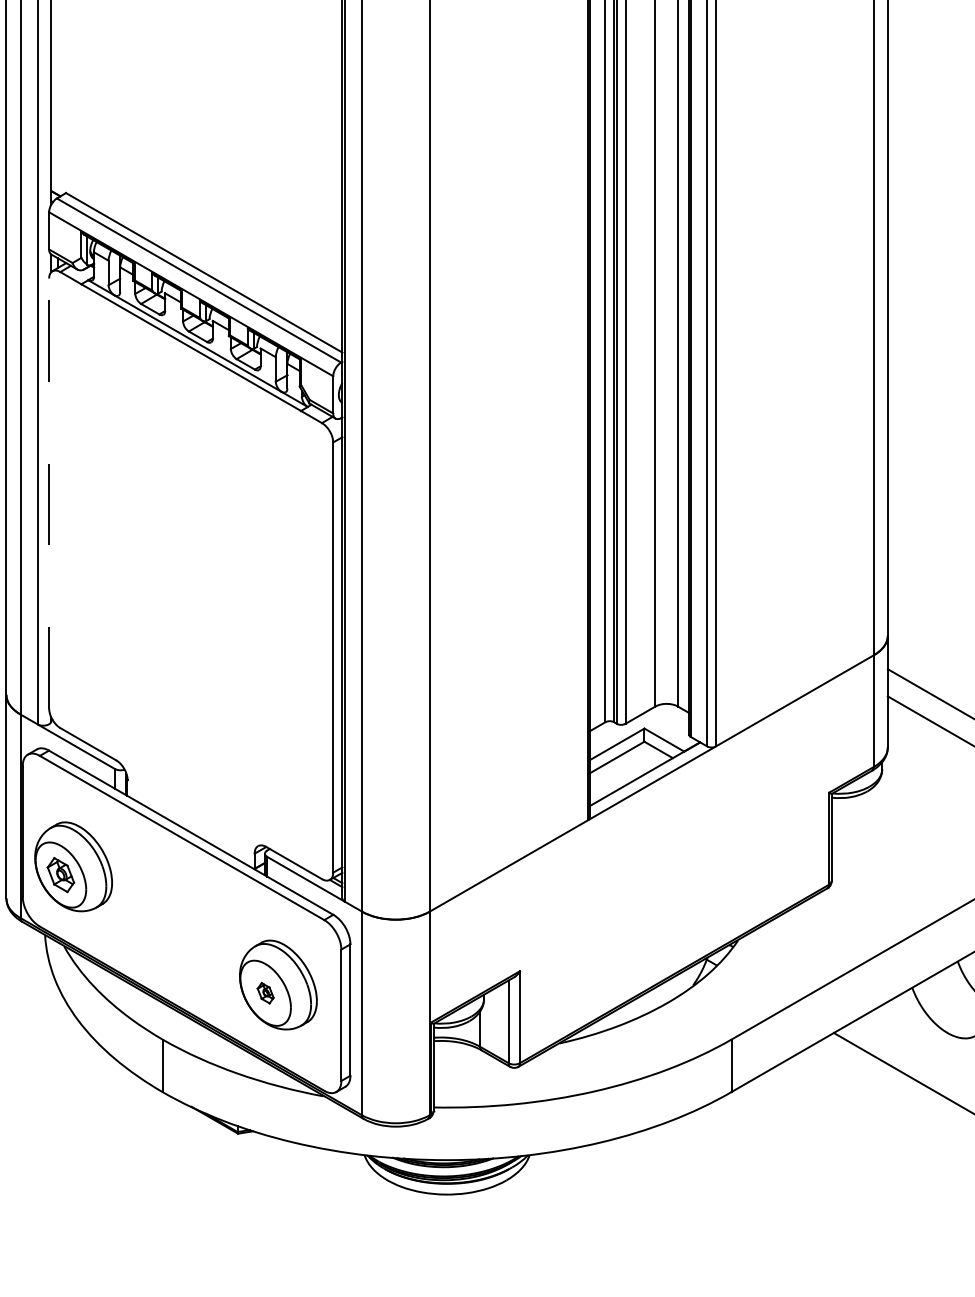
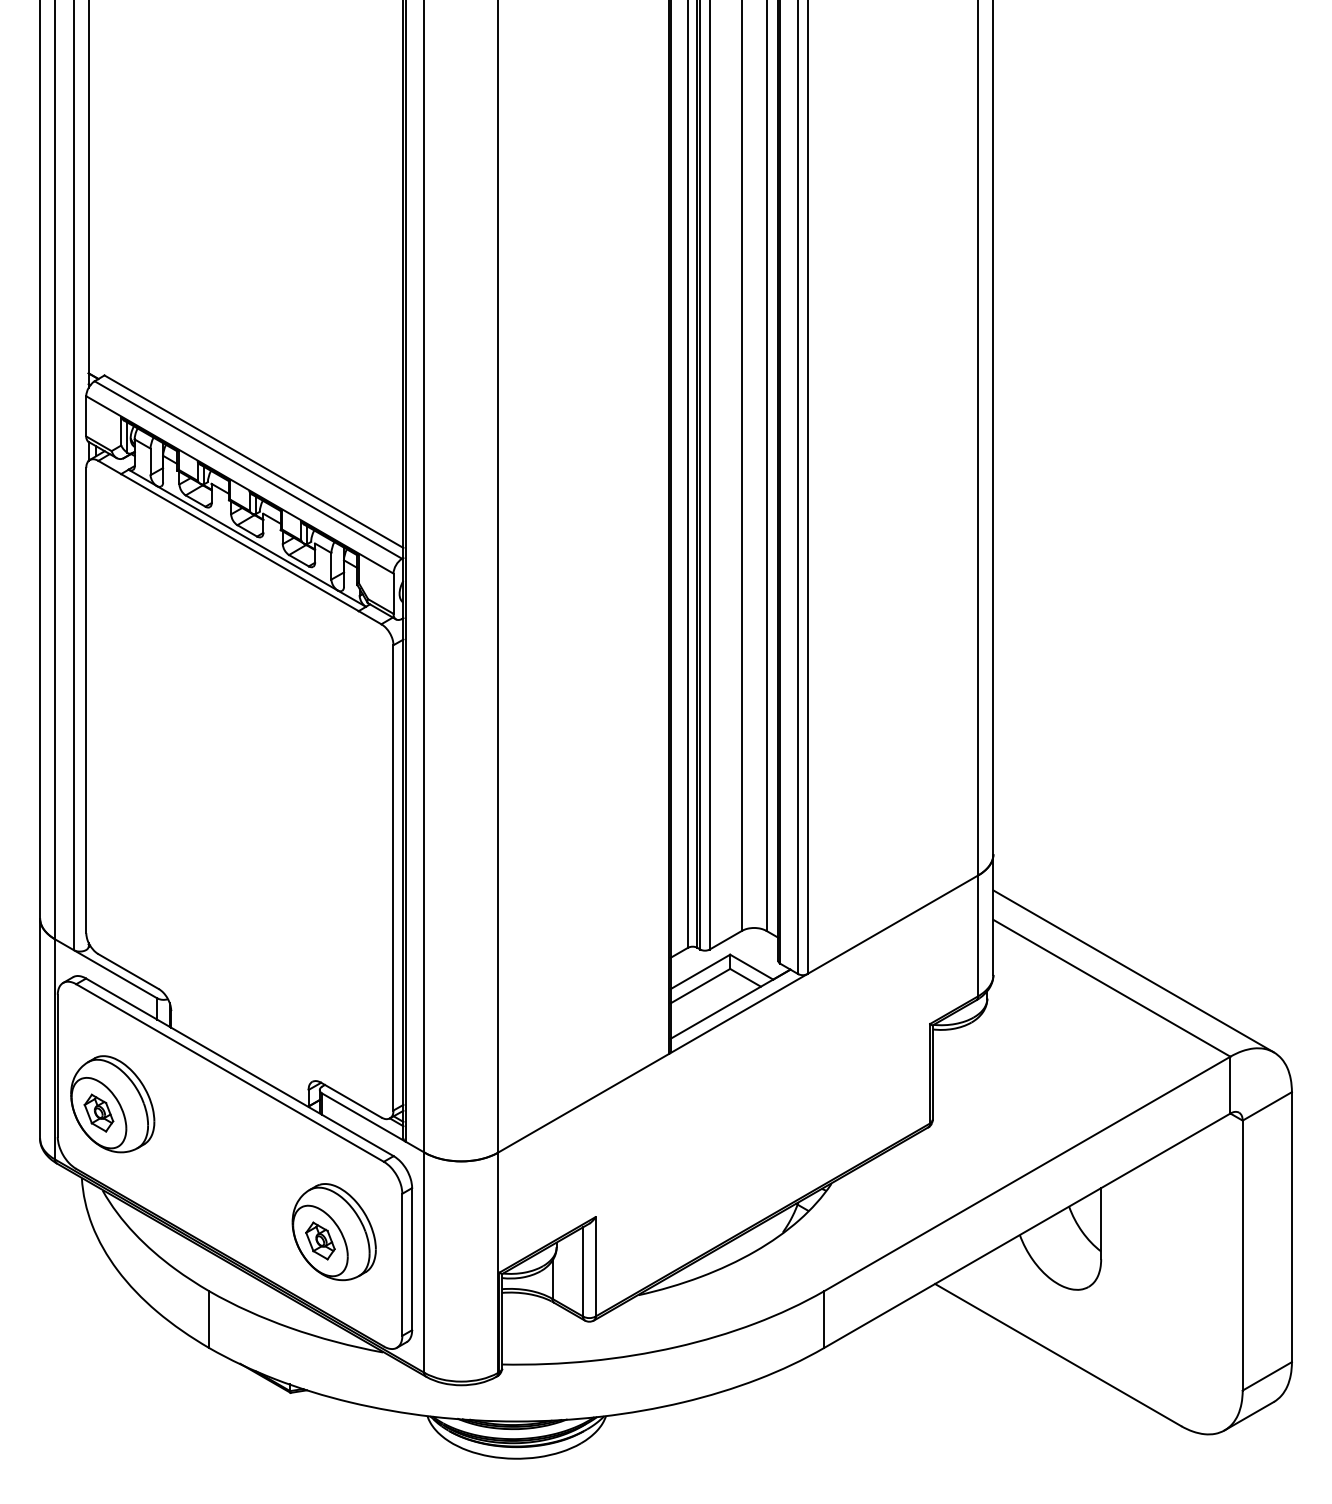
line: (49, 493) -> (86, 700), dashed -> solid
part: (265, 992) -> (320, 1240), size x1.67

